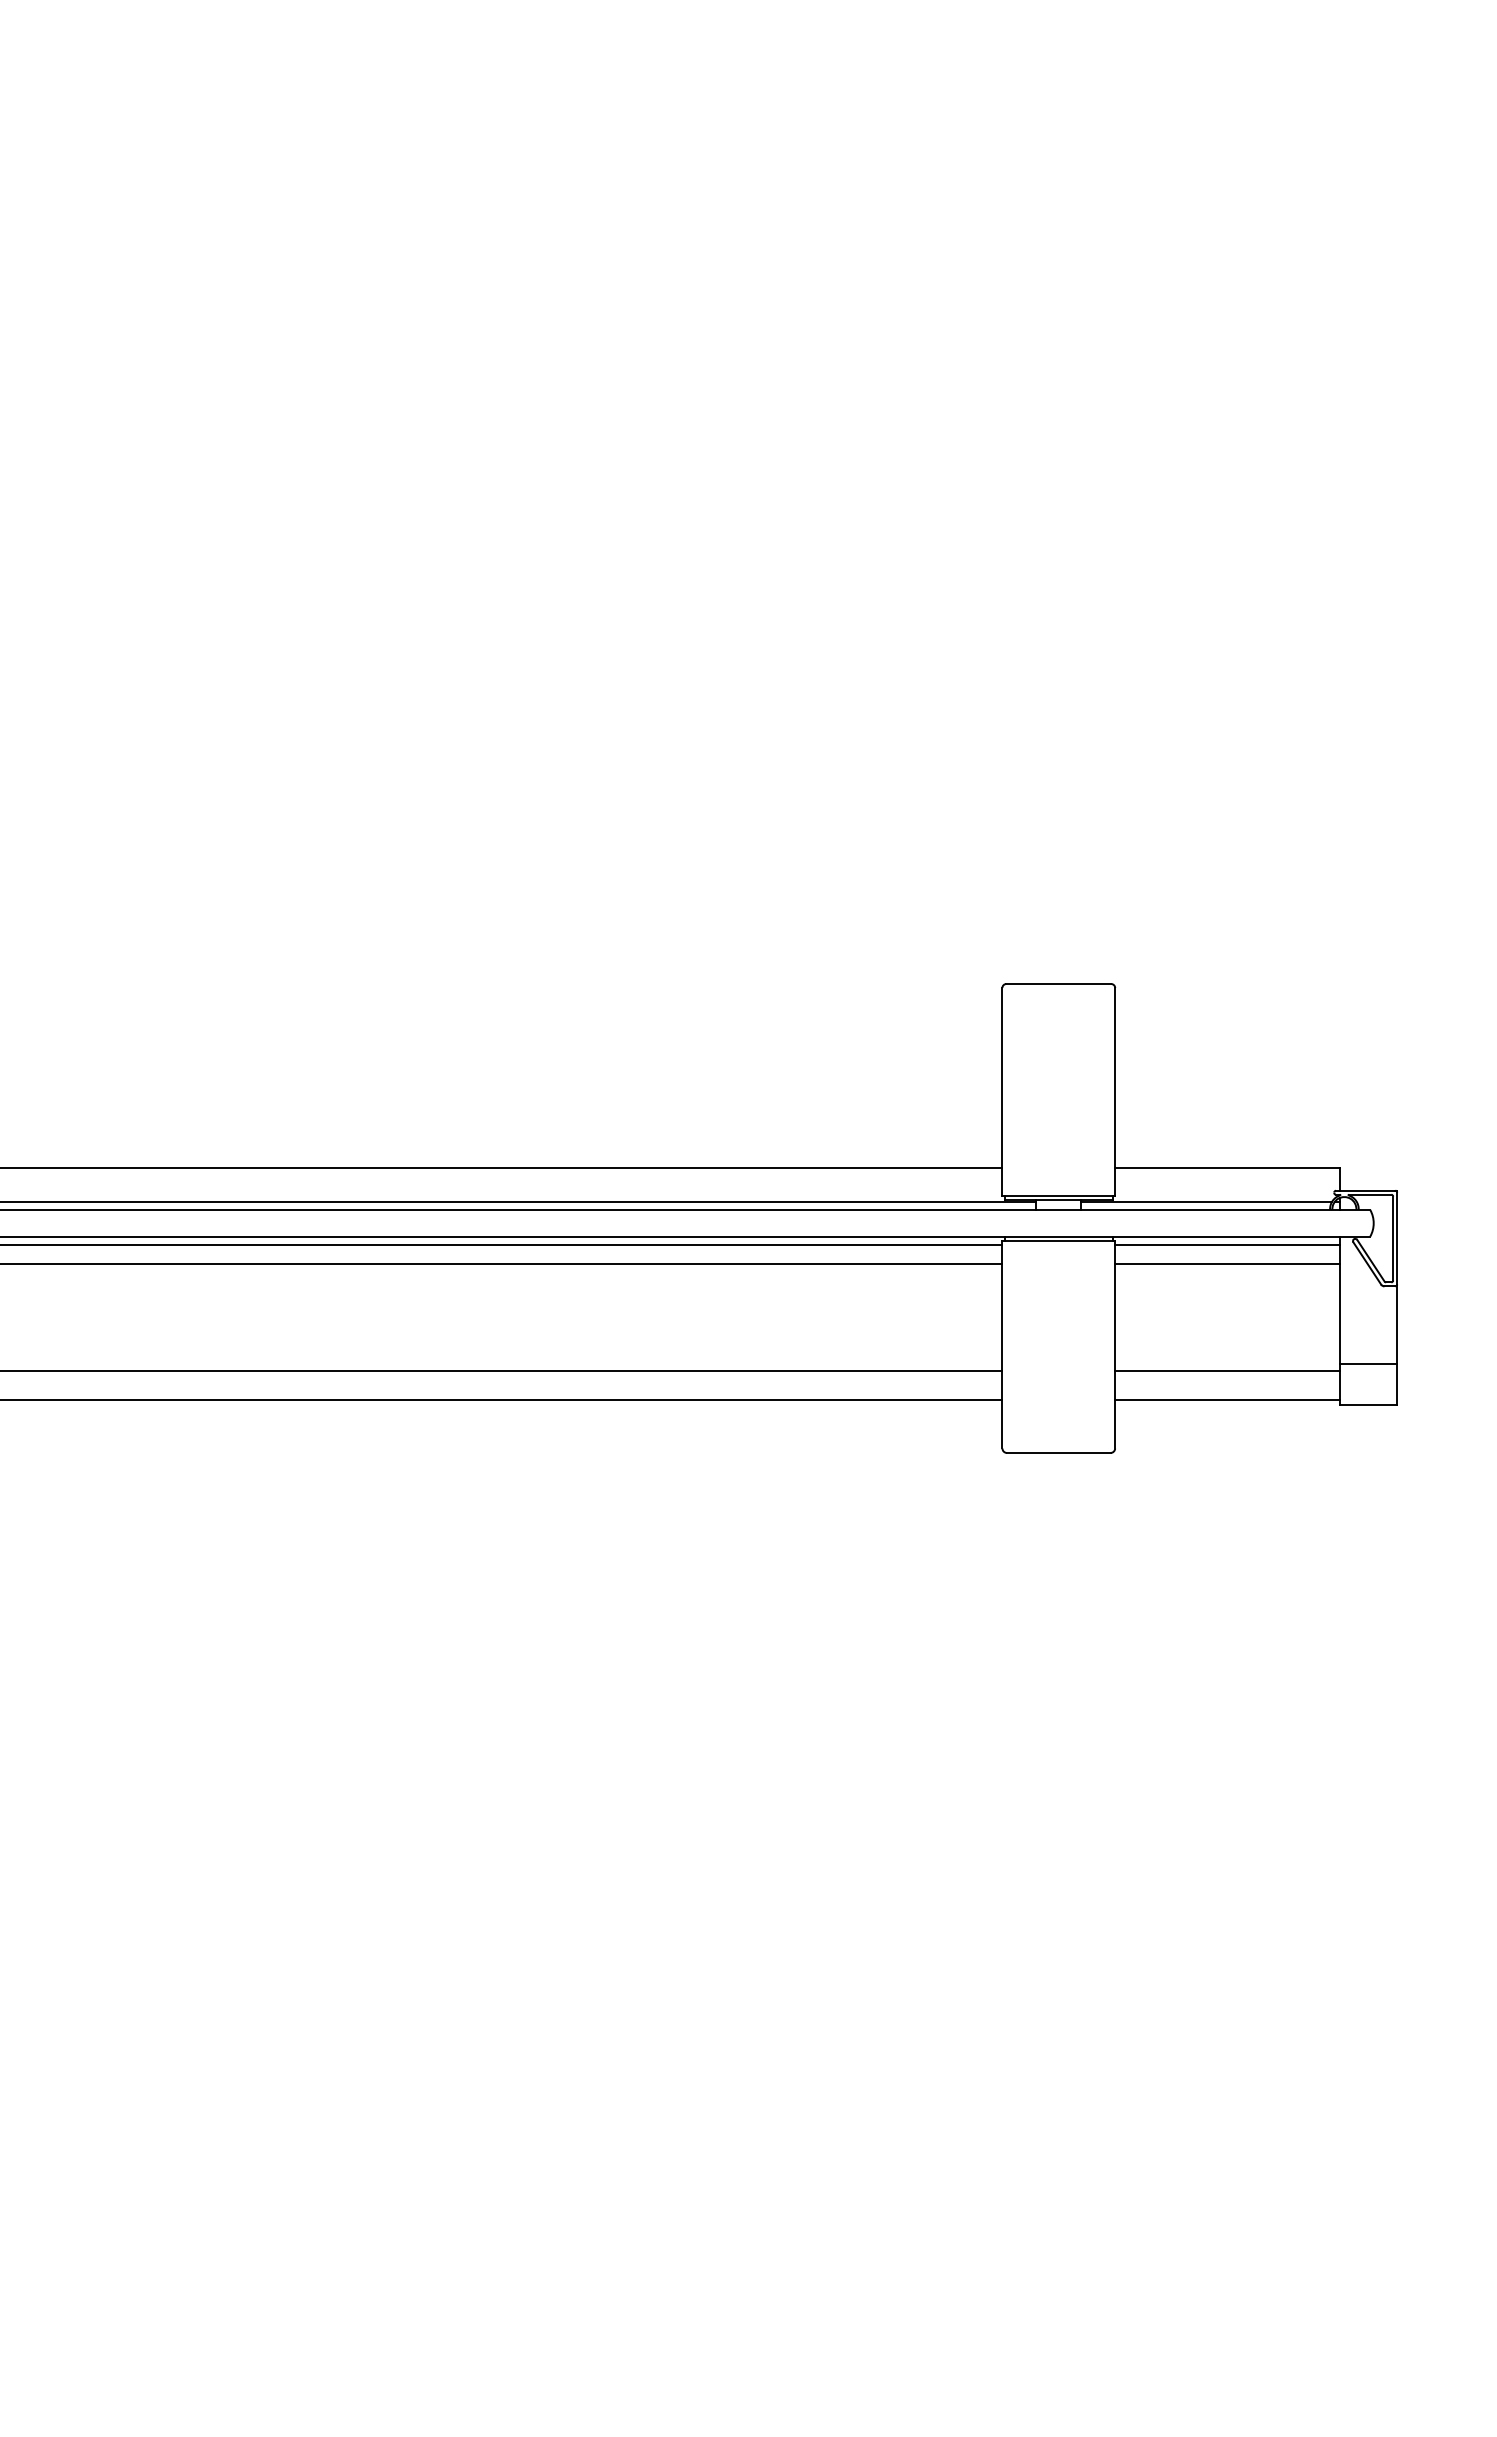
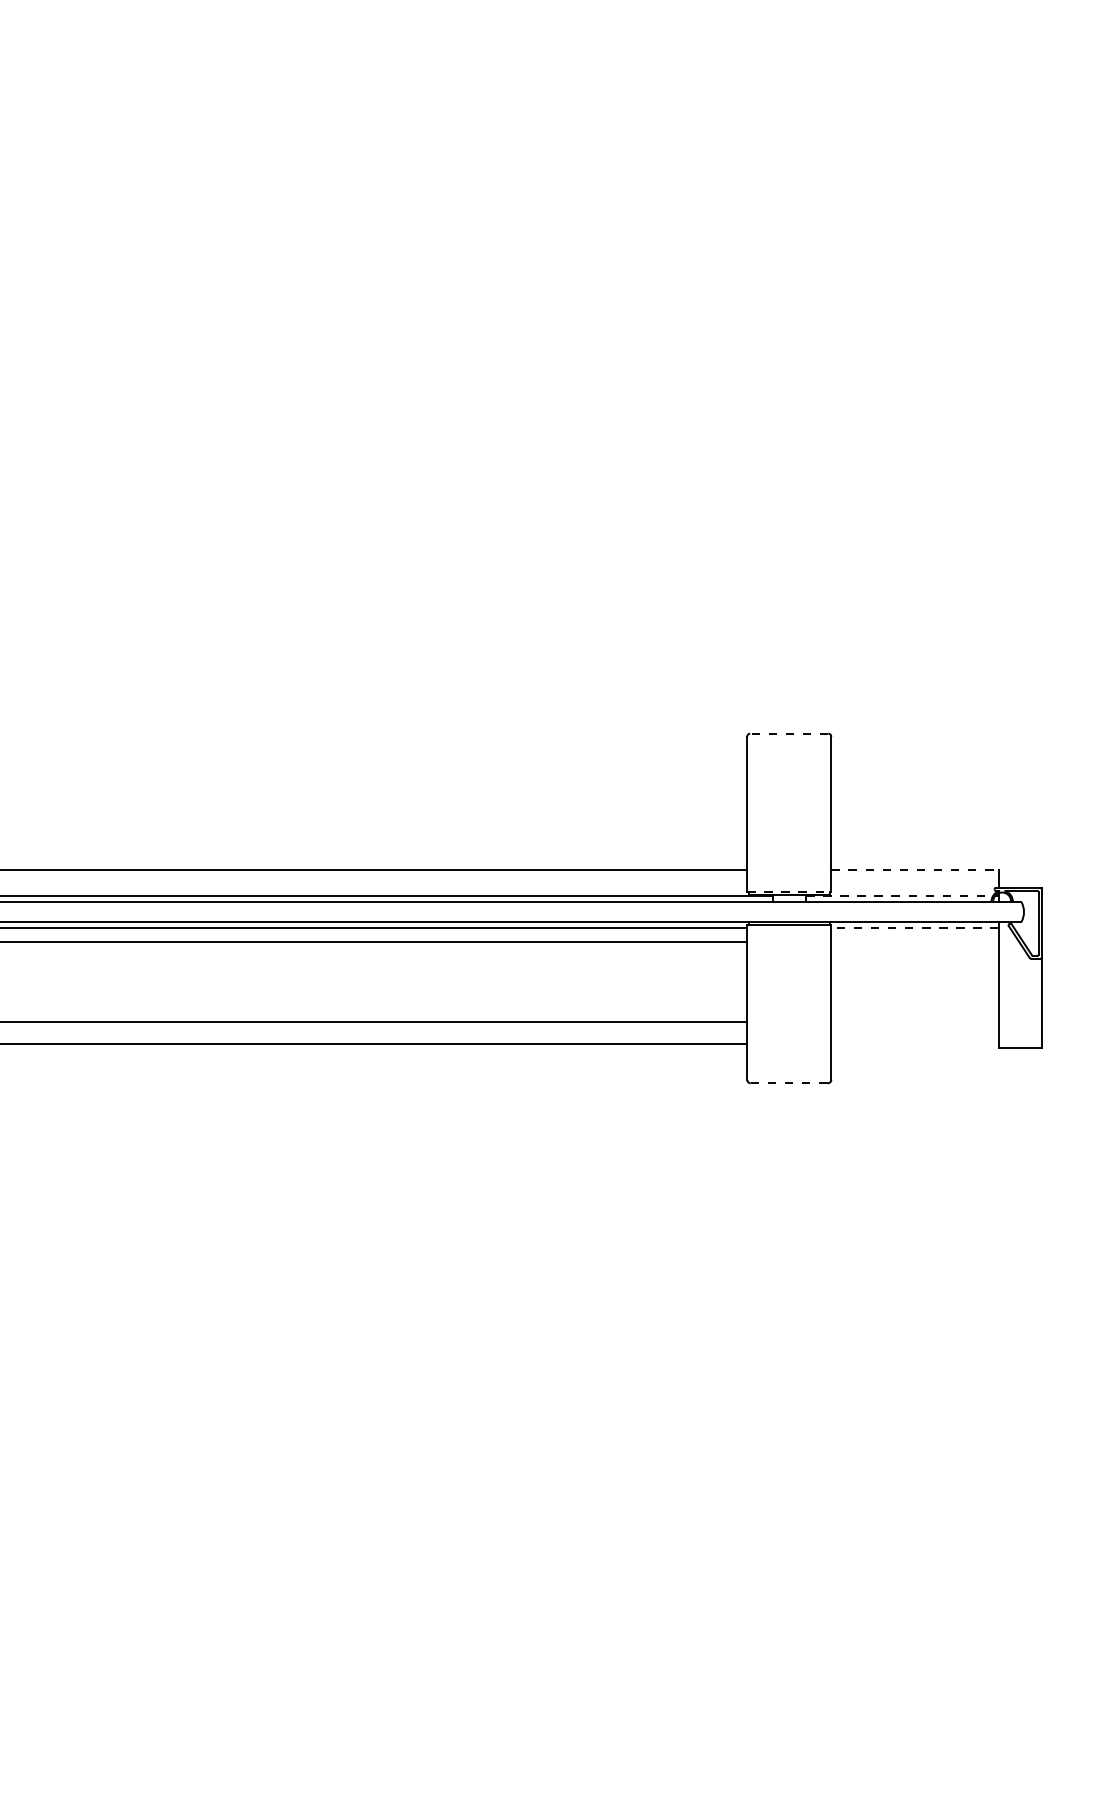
line: (1058, 984) -> (789, 734), solid -> dashed
line: (1228, 1167) -> (915, 870), solid -> dashed
line: (1059, 1195) -> (789, 891), solid -> dashed
line: (1207, 1201) -> (900, 895), solid -> dashed
line: (1227, 1245) -> (915, 928), solid -> dashed
line: (1227, 1263) -> (915, 942), removed
line: (1368, 1364) -> (1020, 1017), removed
line: (1227, 1371) -> (915, 1022), removed
line: (1227, 1400) -> (915, 1044), removed
line: (1058, 1452) -> (789, 1082), solid -> dashed

